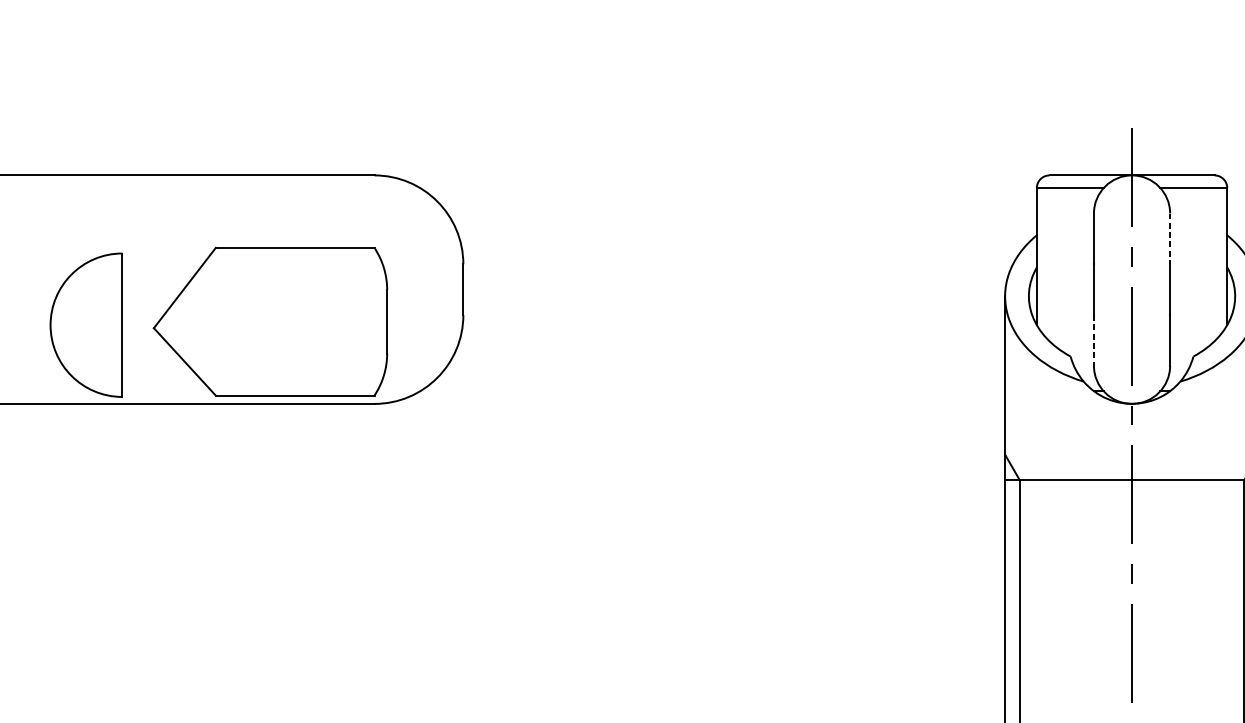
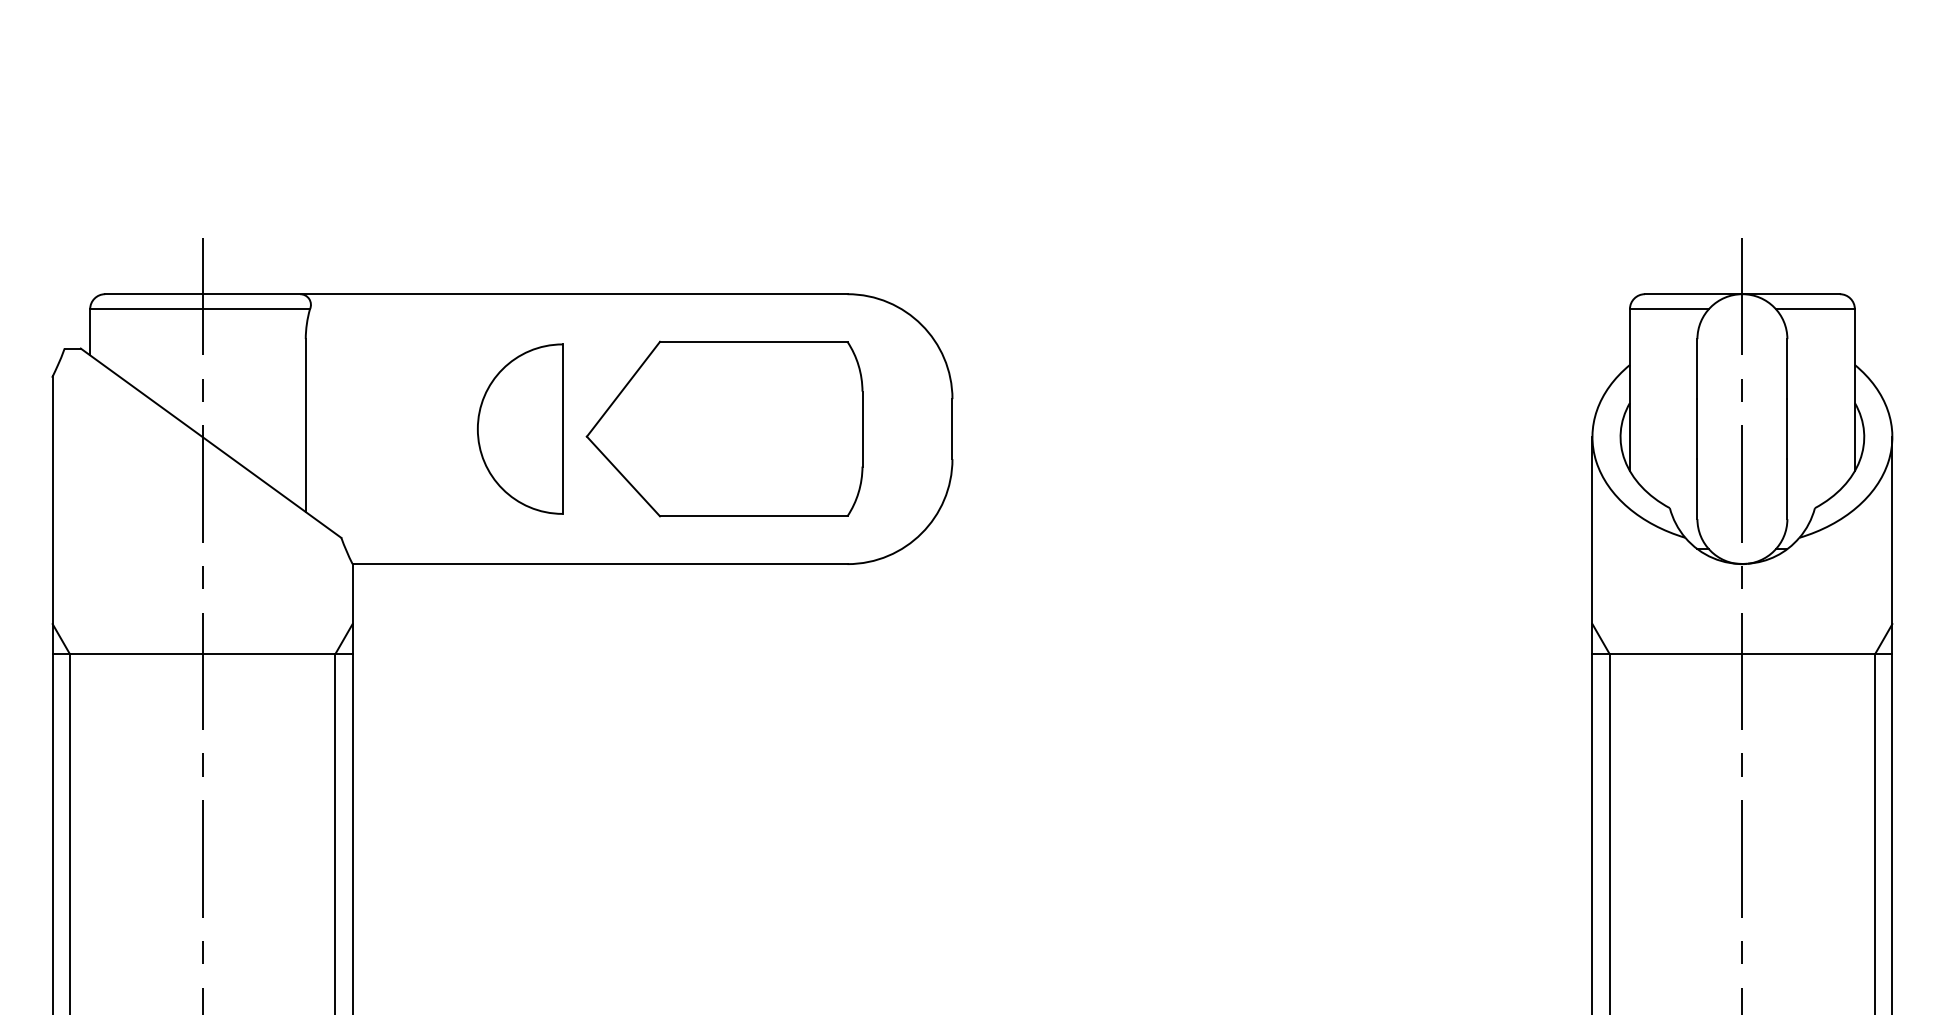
line: (1170, 239) -> (1787, 369), dashed -> solid
part: (270, 321) -> (724, 428), moved
part: (86, 324) -> (520, 428), moved
line: (1094, 340) -> (1697, 489), dashed -> solid

